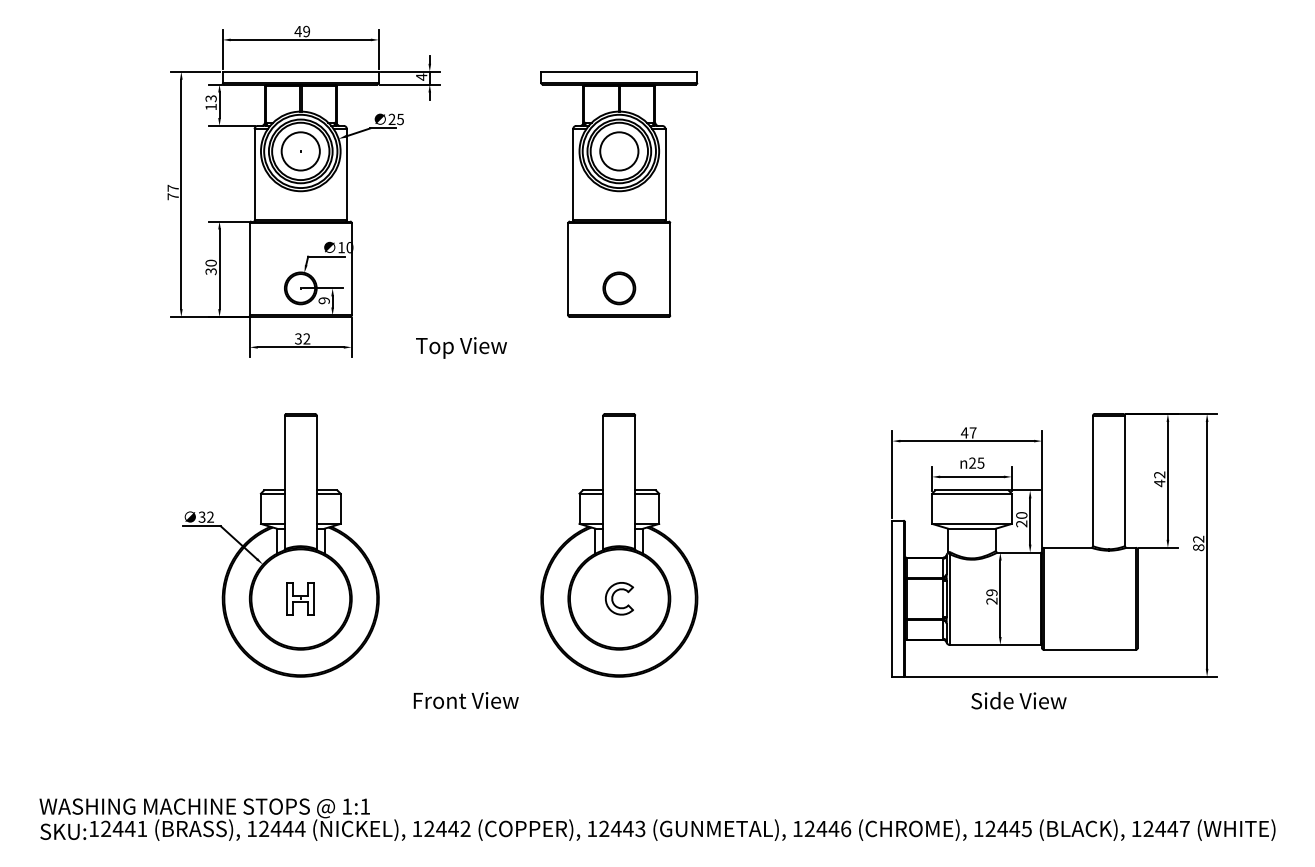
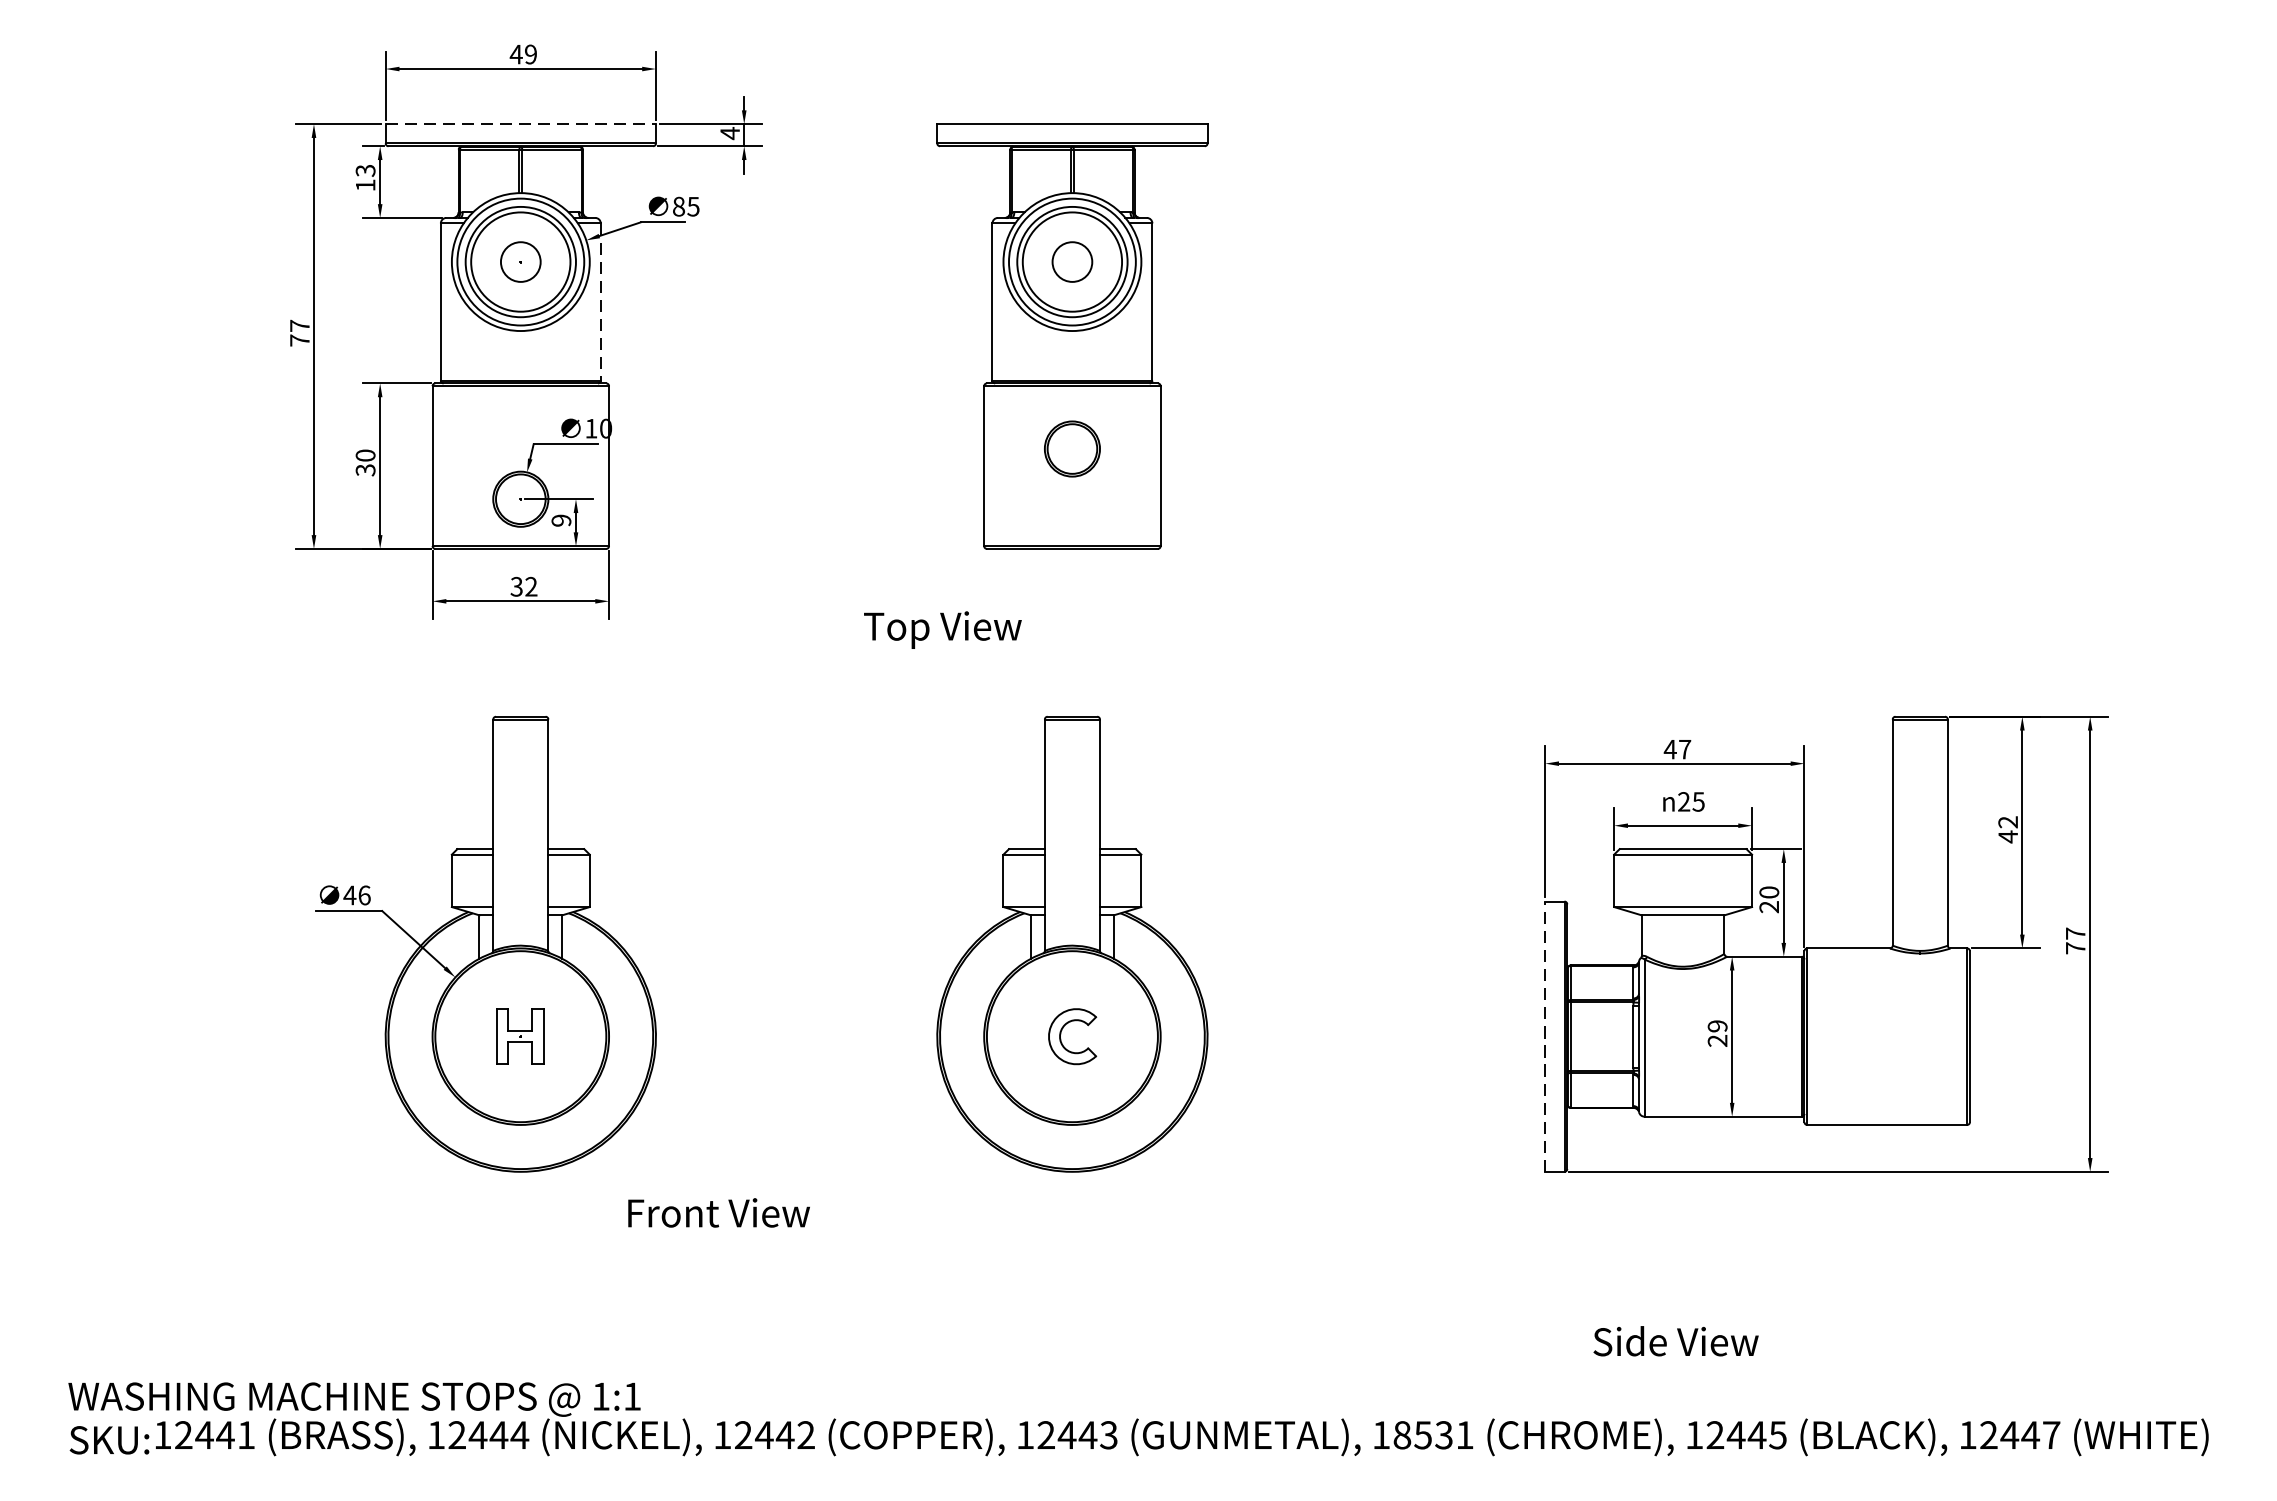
line: (301, 71) -> (522, 123), solid -> dashed
text: (391, 119) -> (677, 206), 25 -> 85
circle: (300, 151) -> (520, 262), size x0.6
circle: (619, 151) -> (1072, 262), size x0.6
line: (346, 175) -> (599, 303), solid -> dashed
part: (619, 288) -> (1072, 449), moved
text: (461, 347) -> (942, 629), moved
text: (206, 516) -> (357, 894), 32 -> 46
text: (1198, 543) -> (2075, 940), 82 -> 77
line: (892, 598) -> (1545, 1036), solid -> dashed
text: (465, 700) -> (717, 1212), moved
text: (1018, 700) -> (1675, 1340), moved
text: (827, 828) -> (1432, 1434), 12446 -> 18531

